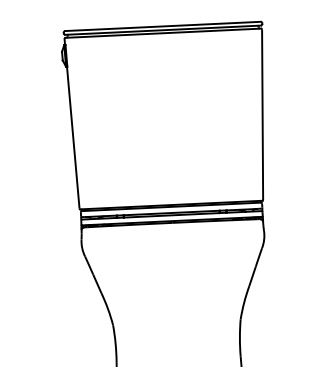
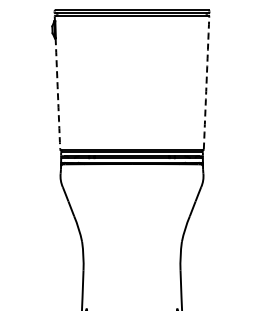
arc: (262, 115) -> (206, 83), solid -> dashed
arc: (72, 137) -> (57, 93), solid -> dashed

